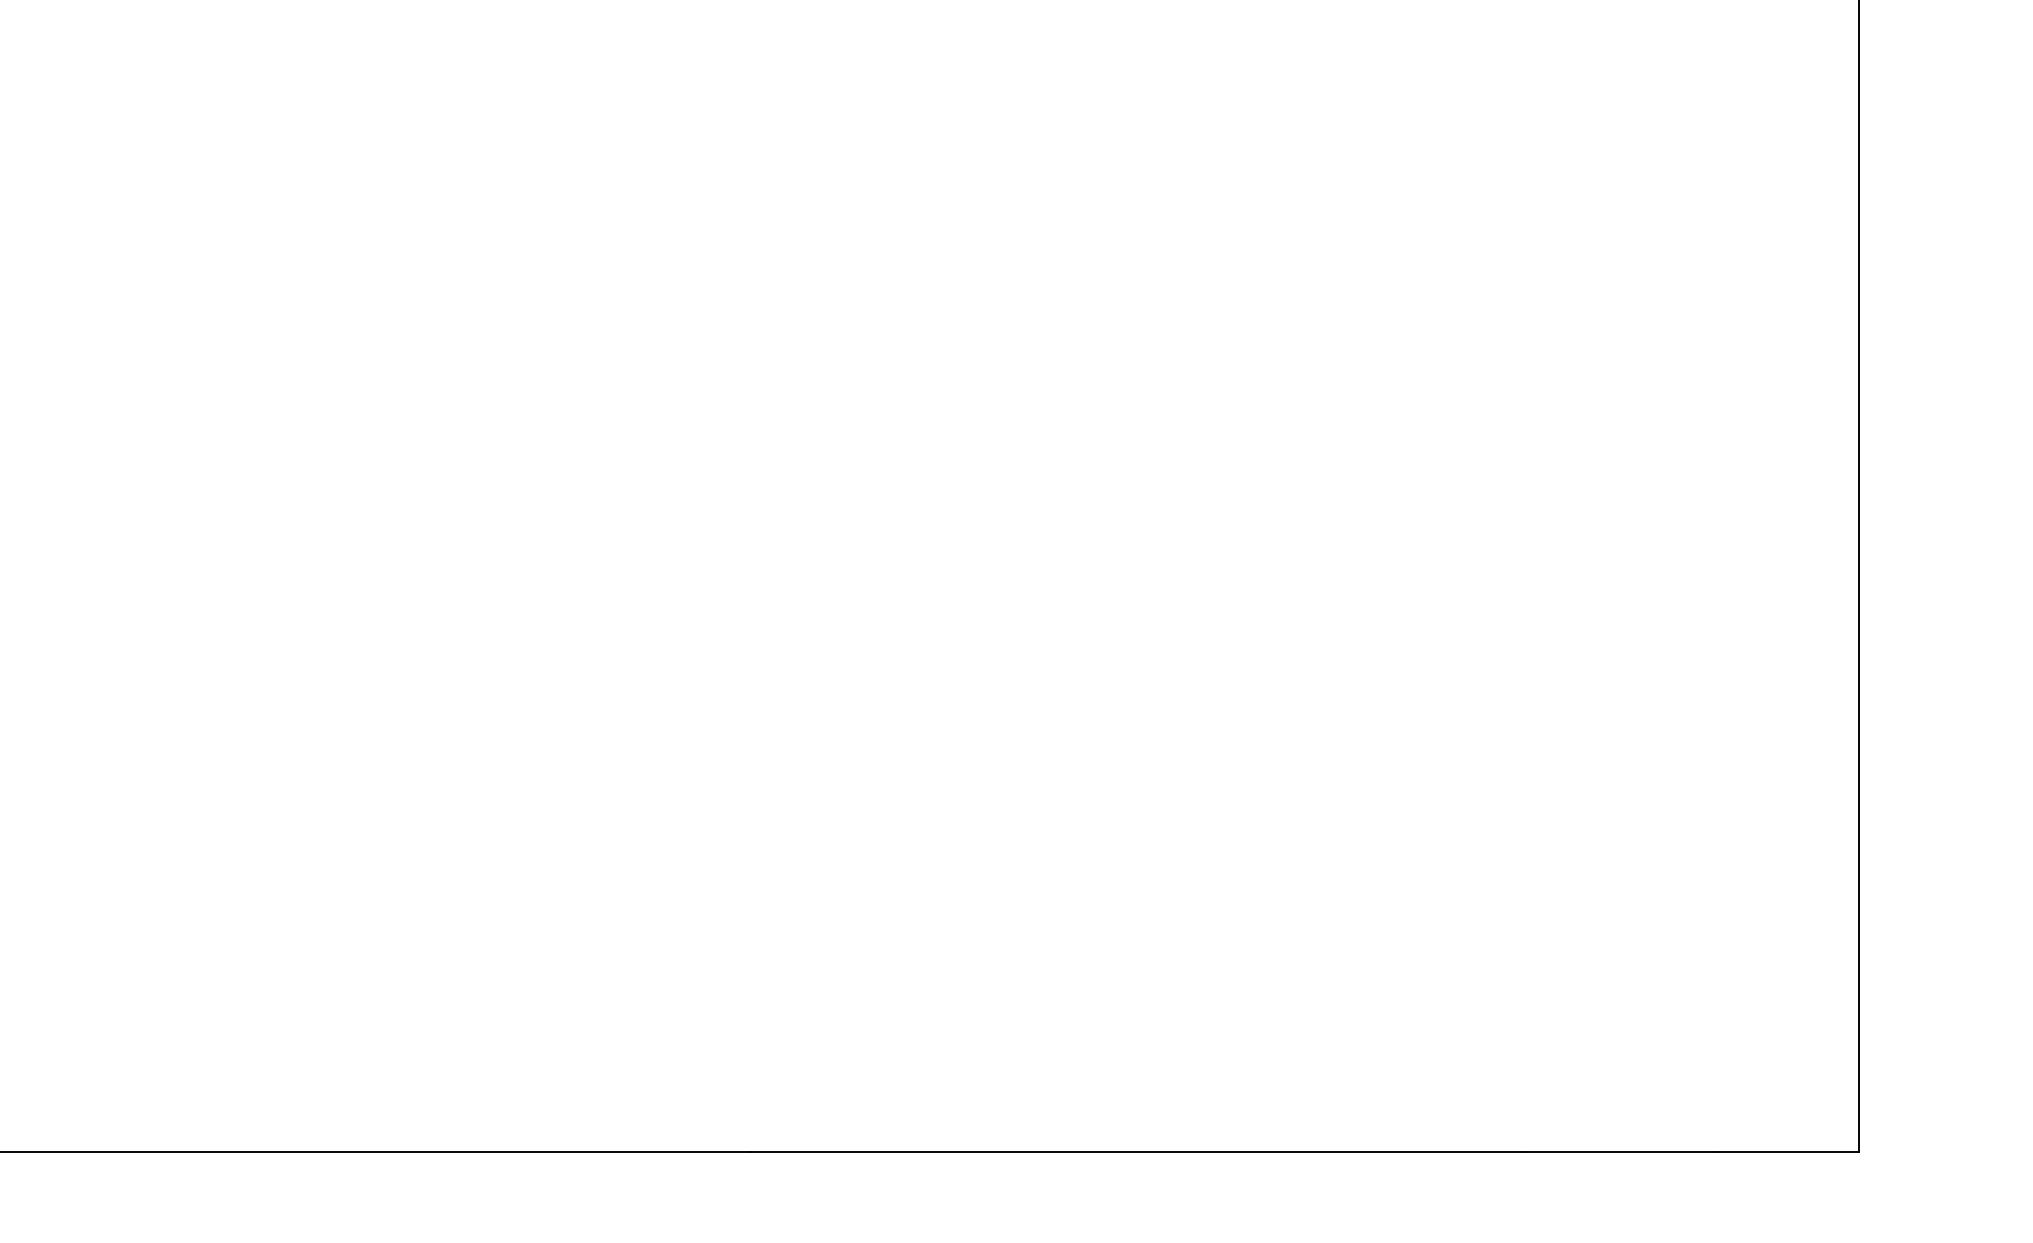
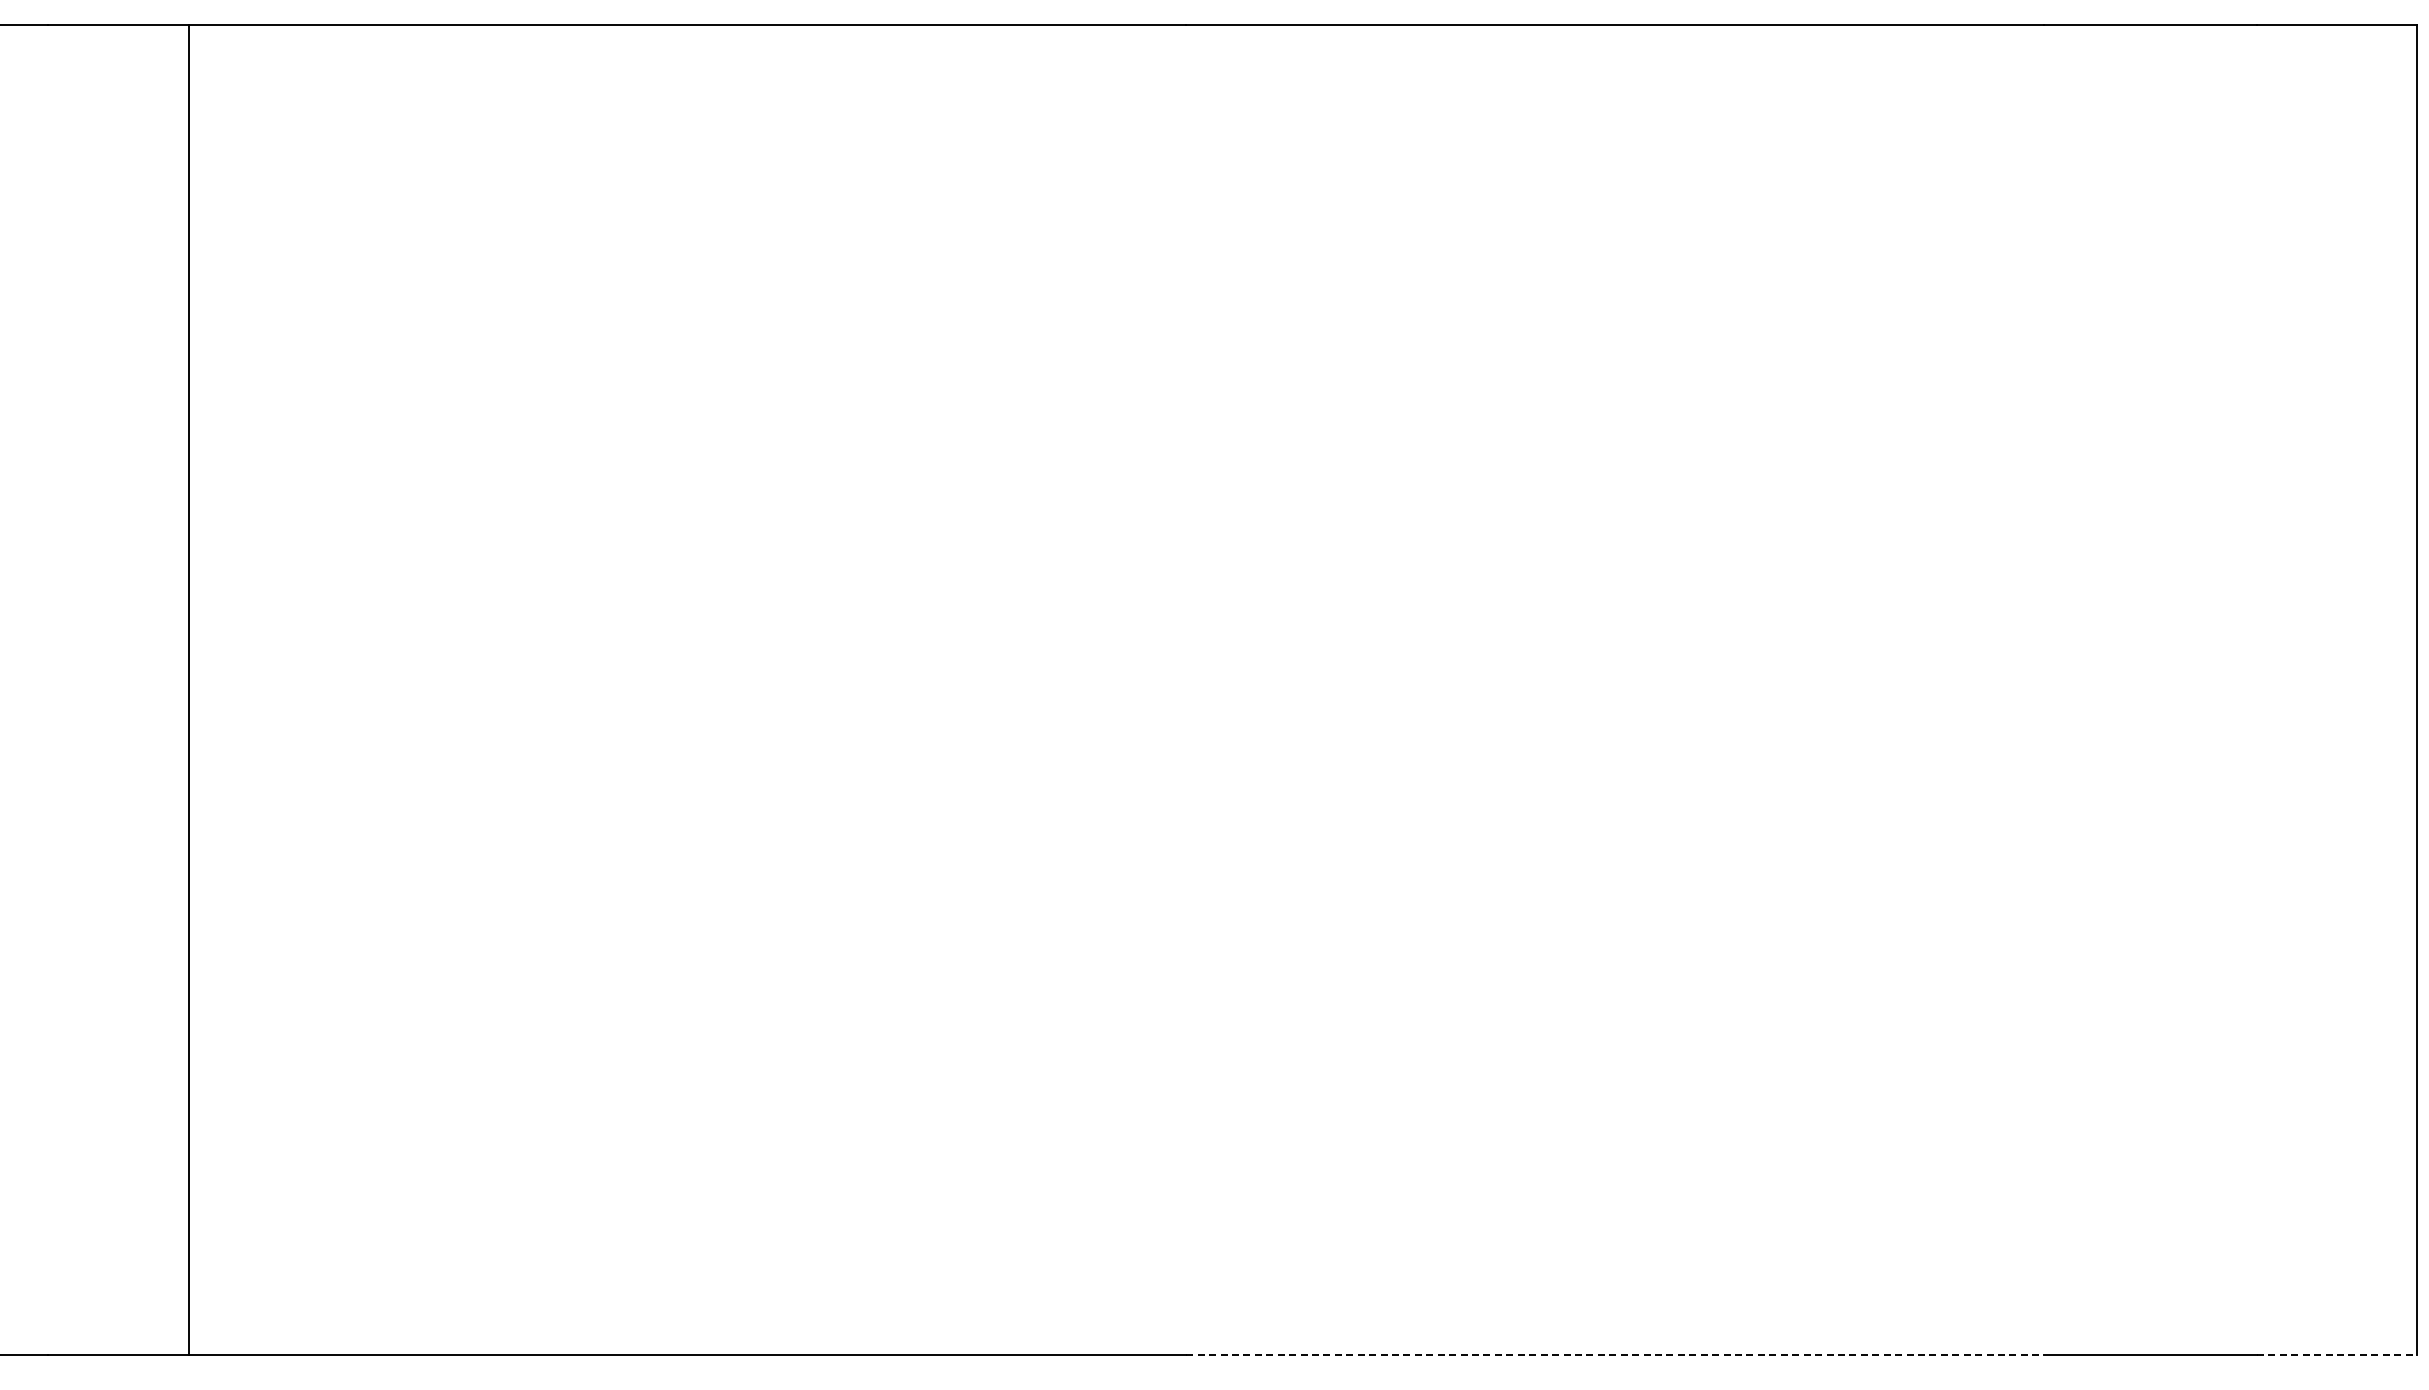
line: (1136, 1152) -> (1615, 1355), solid -> dashed
line: (1787, 1152) -> (2337, 1355), solid -> dashed

